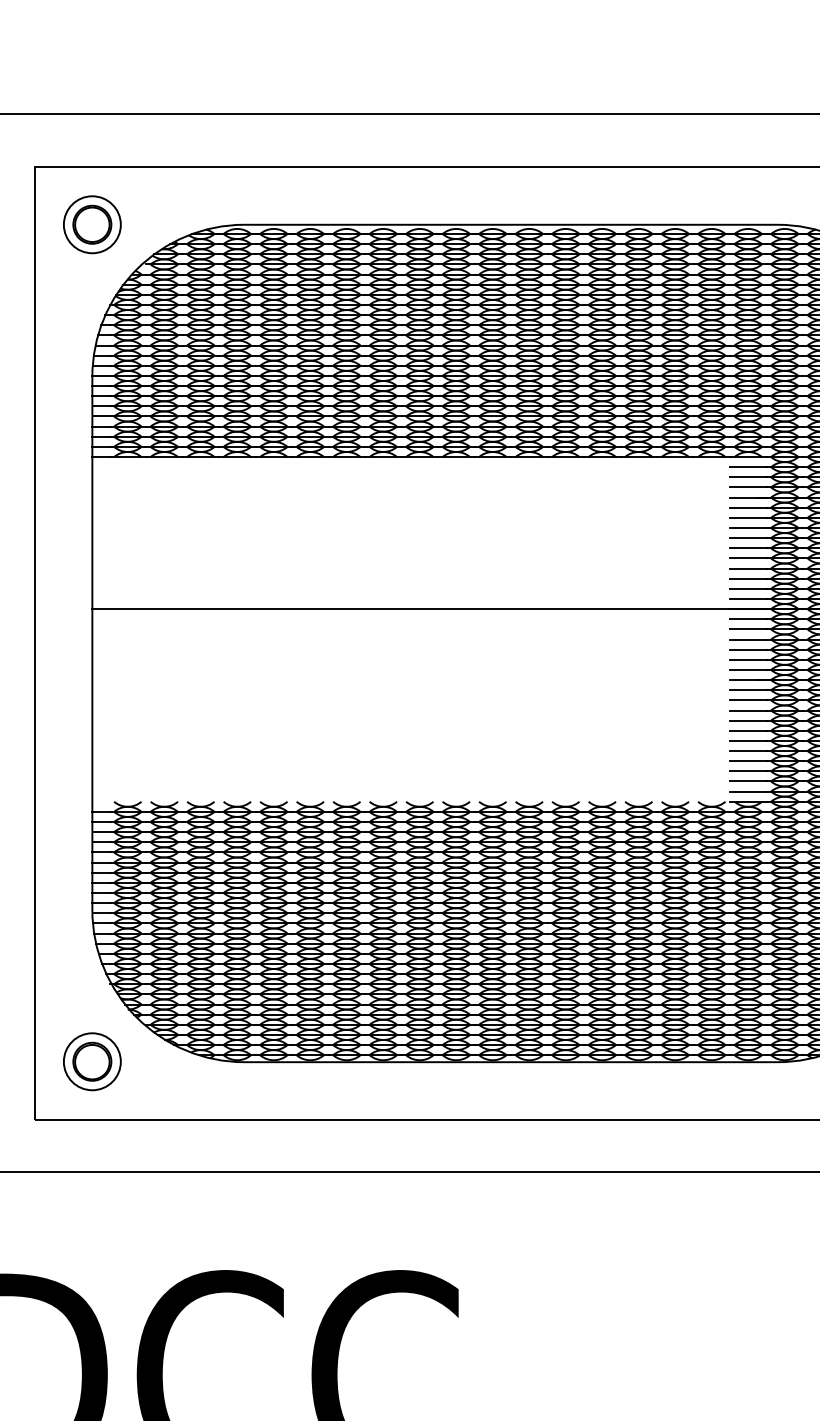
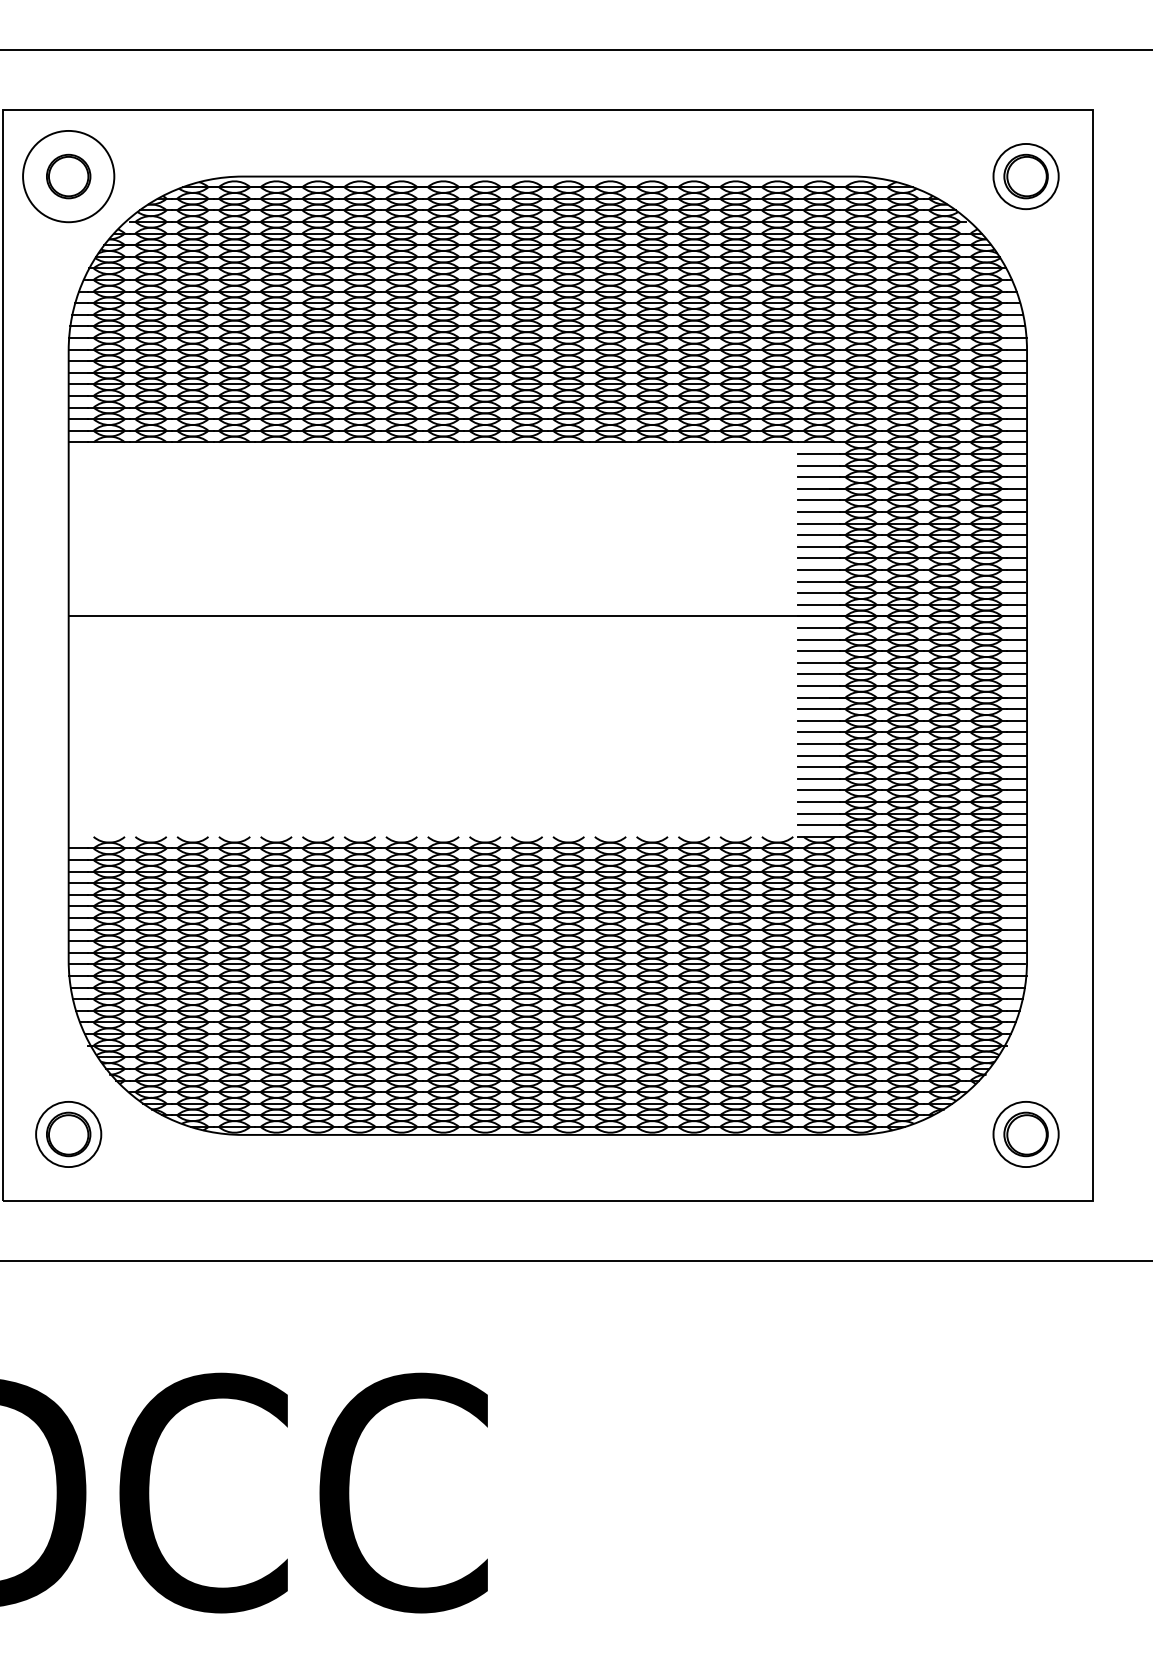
circle: (92, 224) -> (68, 176), size x1.4

